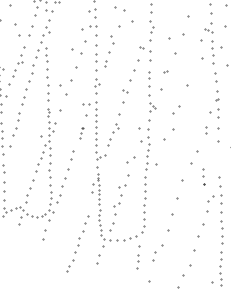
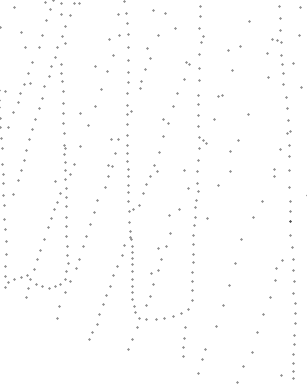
part: (176, 35) -> (234, 47), size x0.62
part: (81, 133) -> (108, 177), size x1.67
part: (203, 176) -> (290, 211), moved
part: (77, 243) -> (103, 302), moved
part: (154, 256) -> (203, 355), moved

